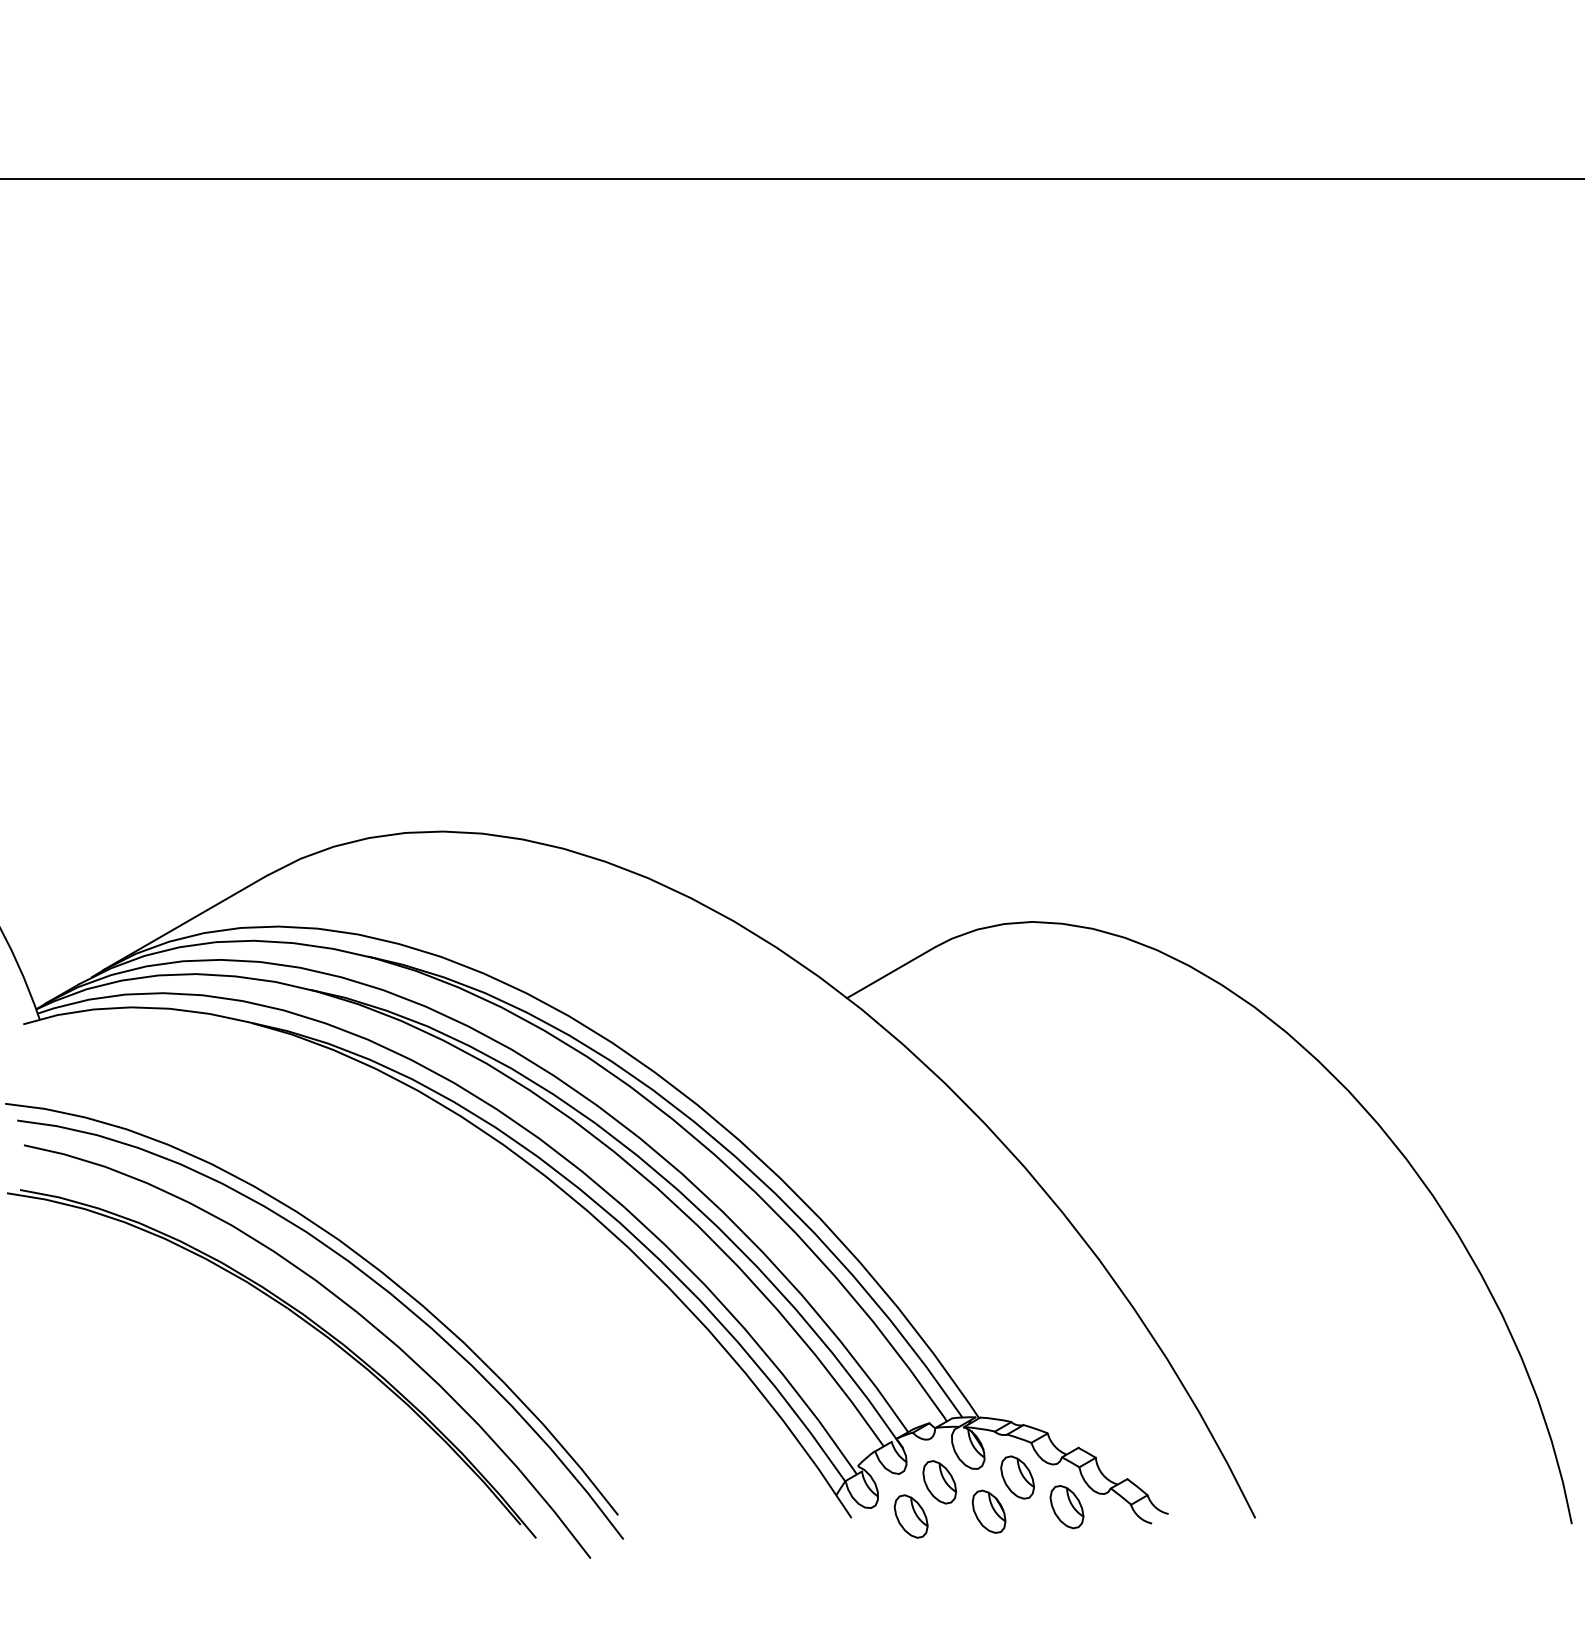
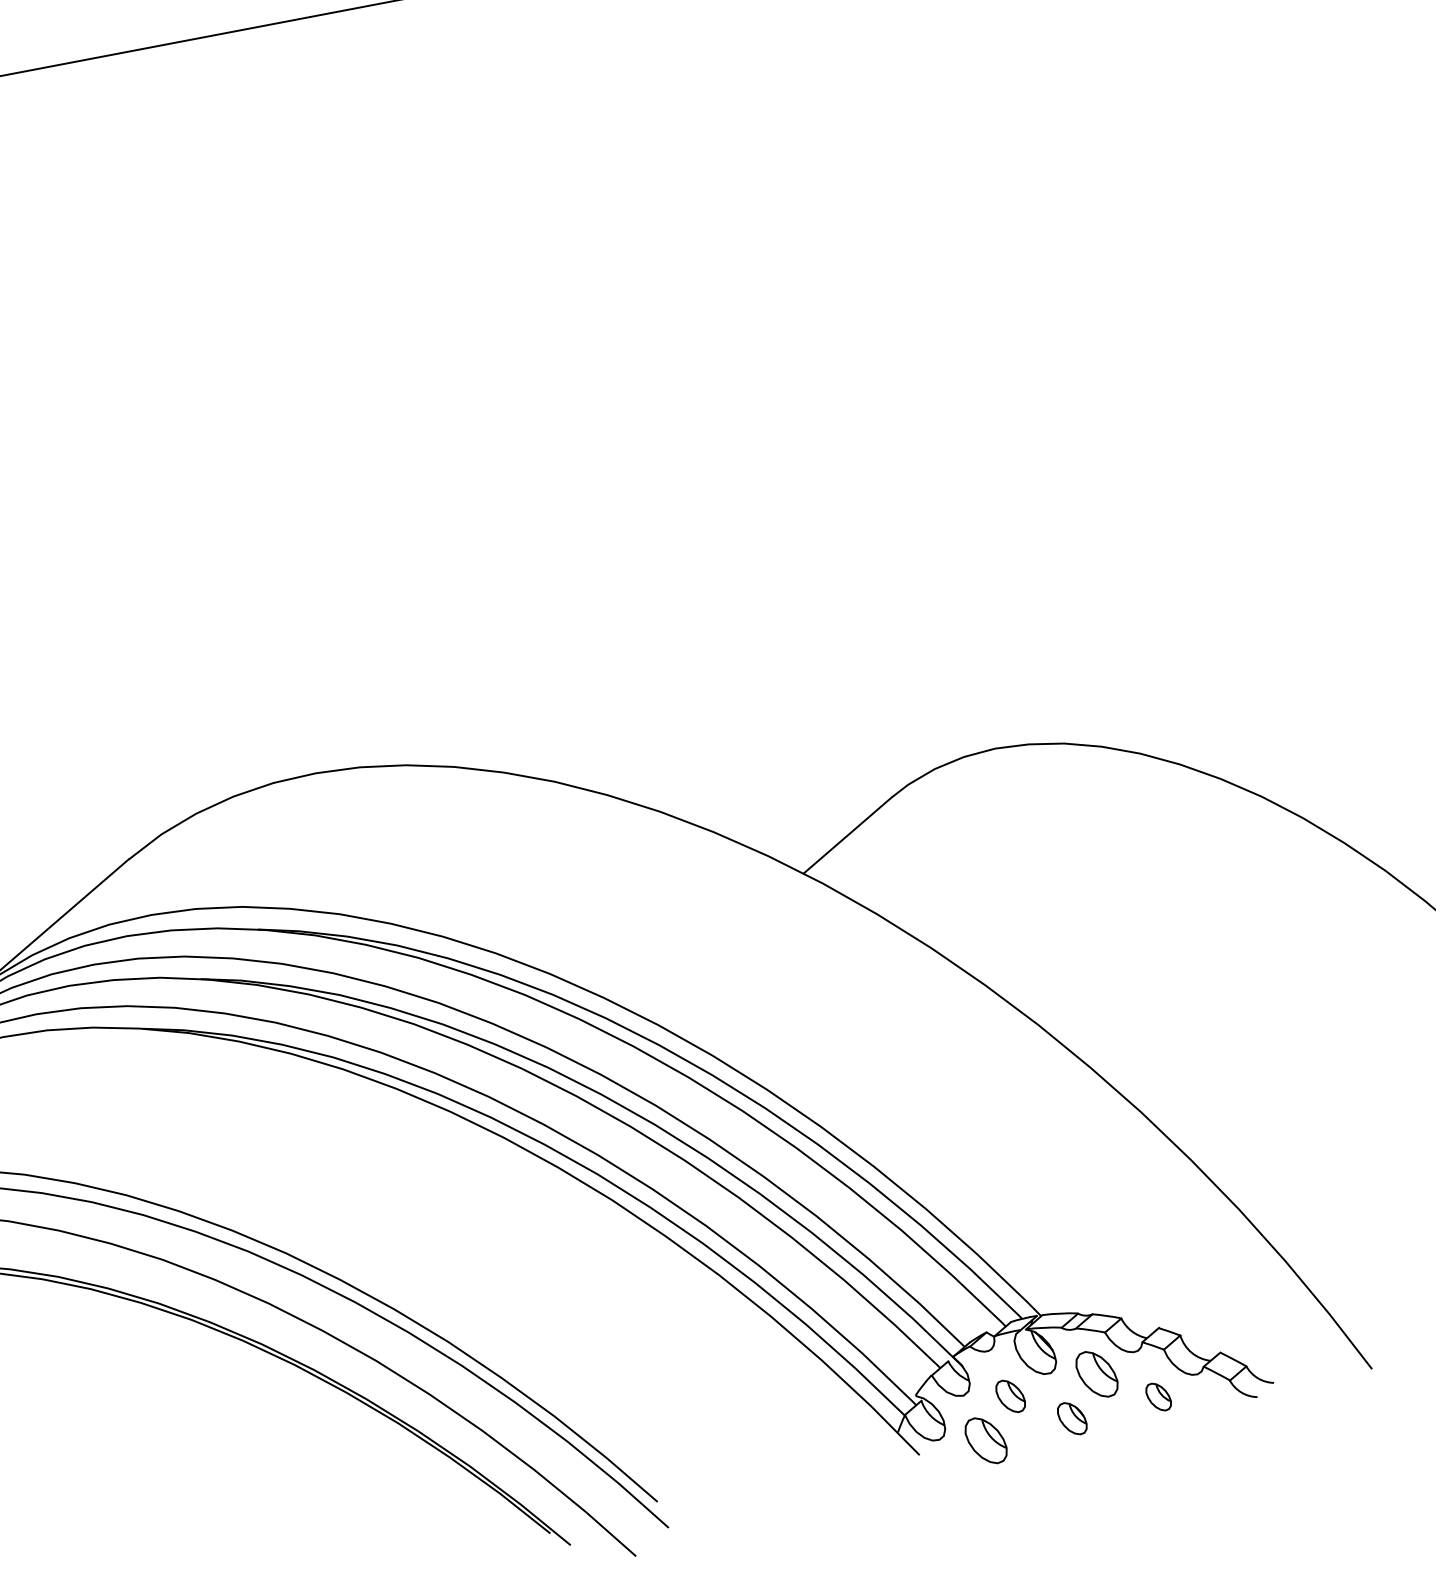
part: (939, 1482) -> (1010, 1396), size x0.7
part: (1066, 1507) -> (1158, 1397), size x0.6
part: (988, 1511) -> (1071, 1418), size x0.7

